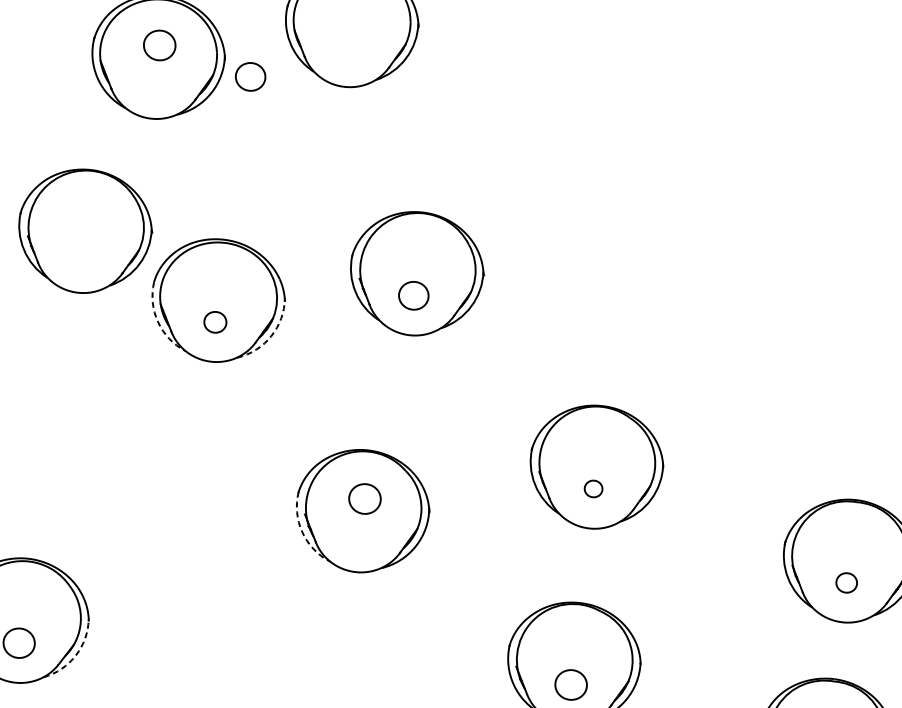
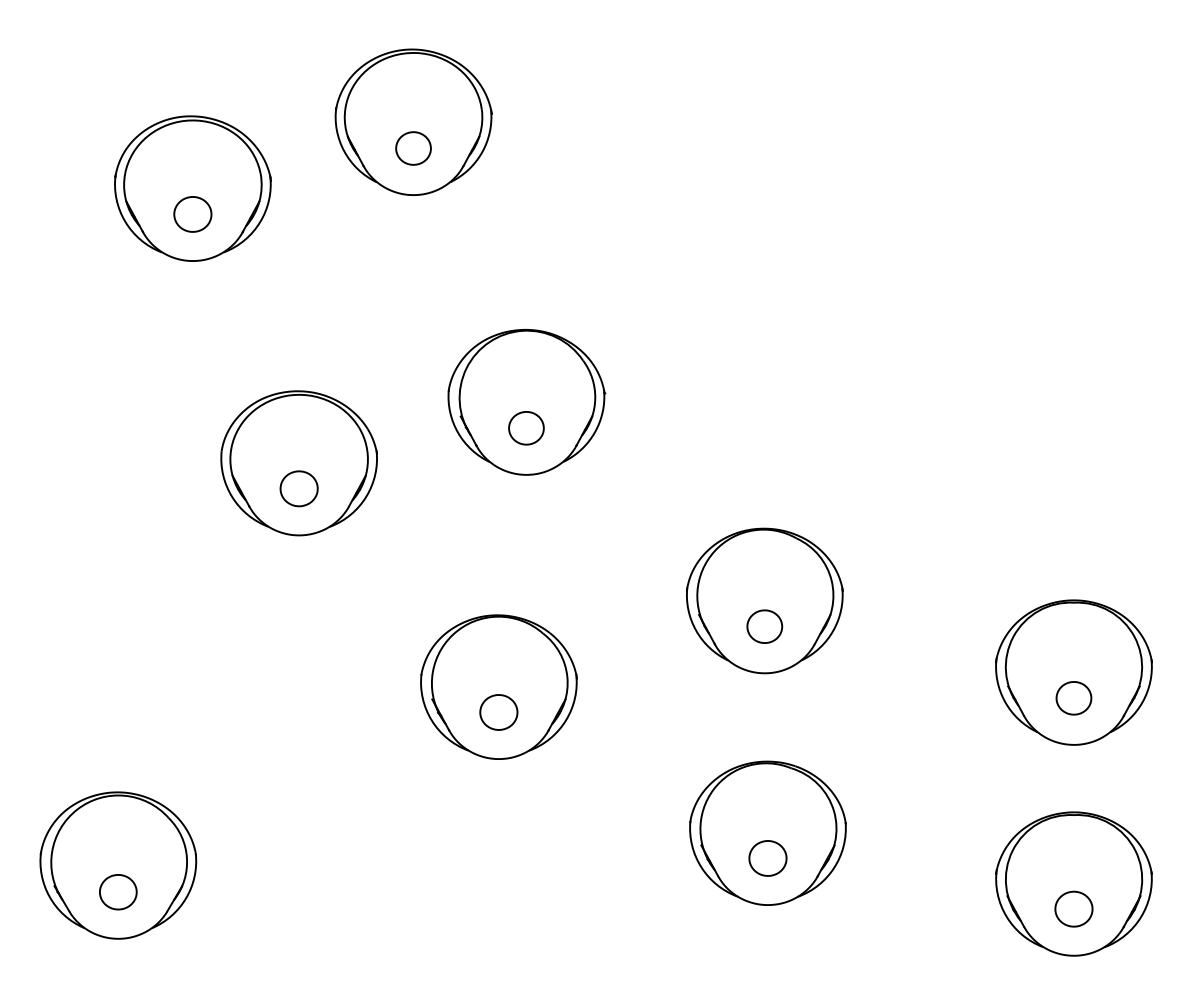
part: (159, 45) -> (192, 214), moved
part: (250, 76) -> (413, 148), moved
part: (84, 231) -> (133, 402), removed
part: (214, 321) -> (298, 488), size x1.43
arc: (158, 322) -> (232, 497), dashed -> solid
arc: (271, 336) -> (366, 496), dashed -> solid
part: (593, 488) -> (764, 626), size x1.67
part: (364, 499) -> (498, 712), moved
arc: (302, 532) -> (431, 720), dashed -> solid
part: (846, 583) -> (1073, 698), size x1.43
arc: (76, 655) -> (186, 898), dashed -> solid

